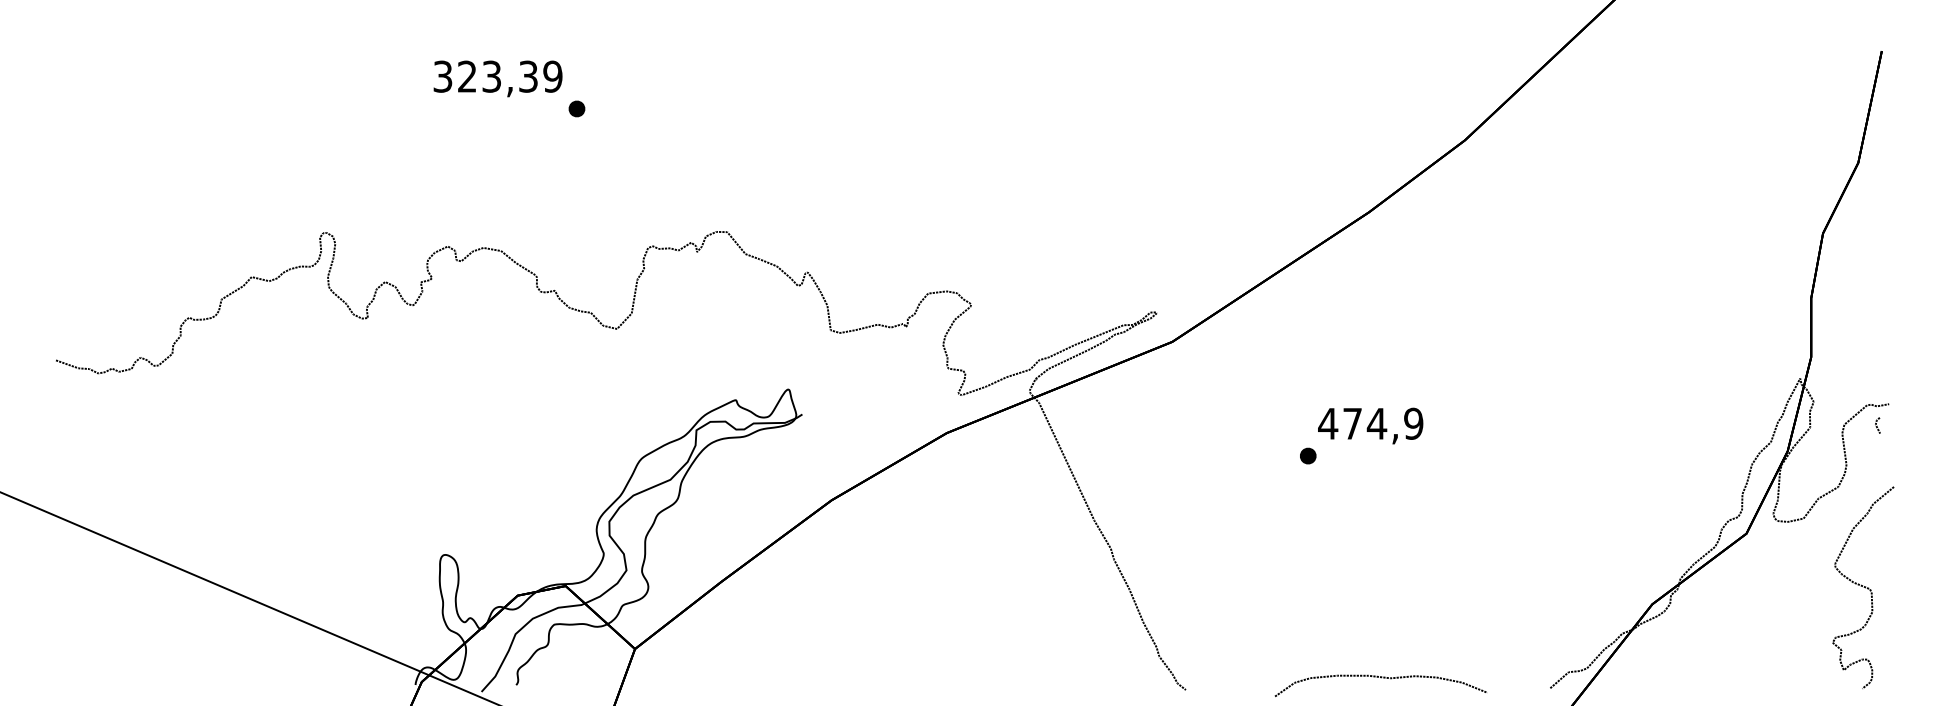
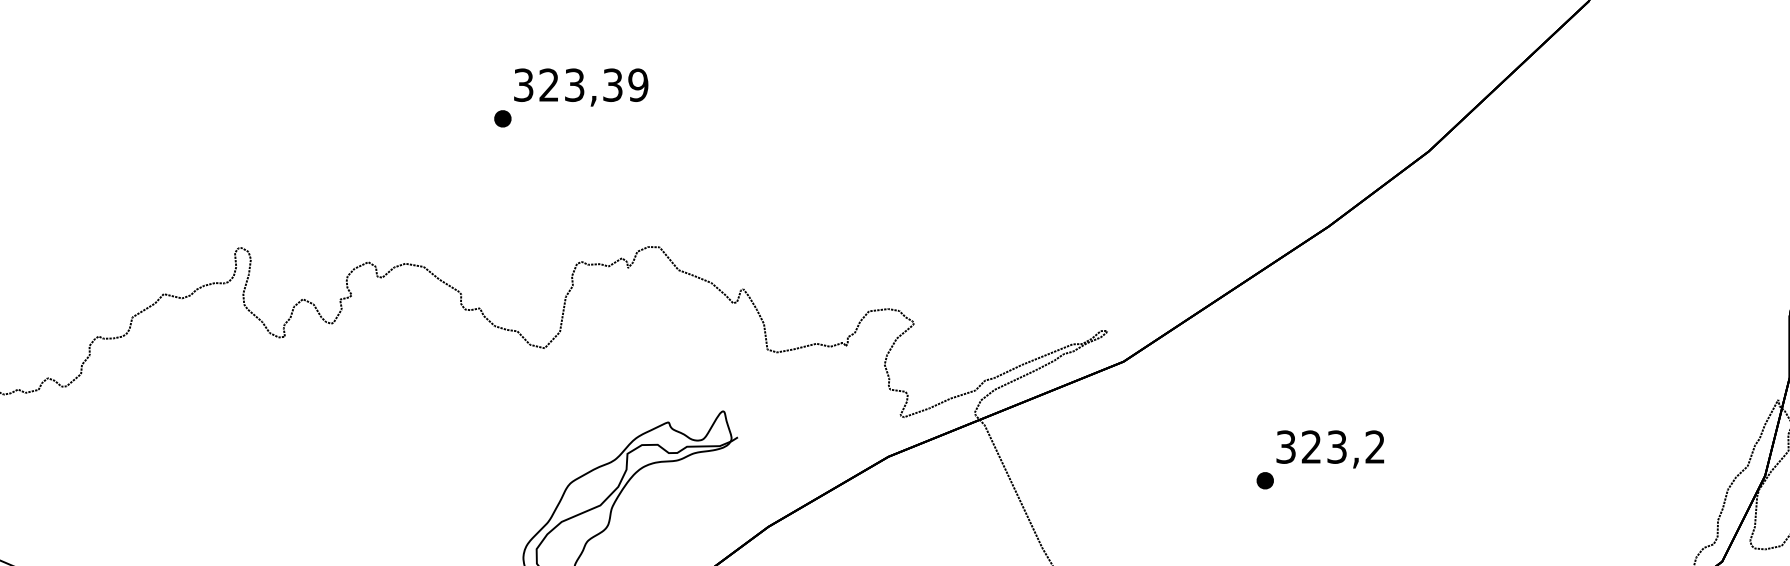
text: (497, 78) -> (580, 87), moved
text: (1370, 423) -> (1330, 446), 474,9 -> 323,2

